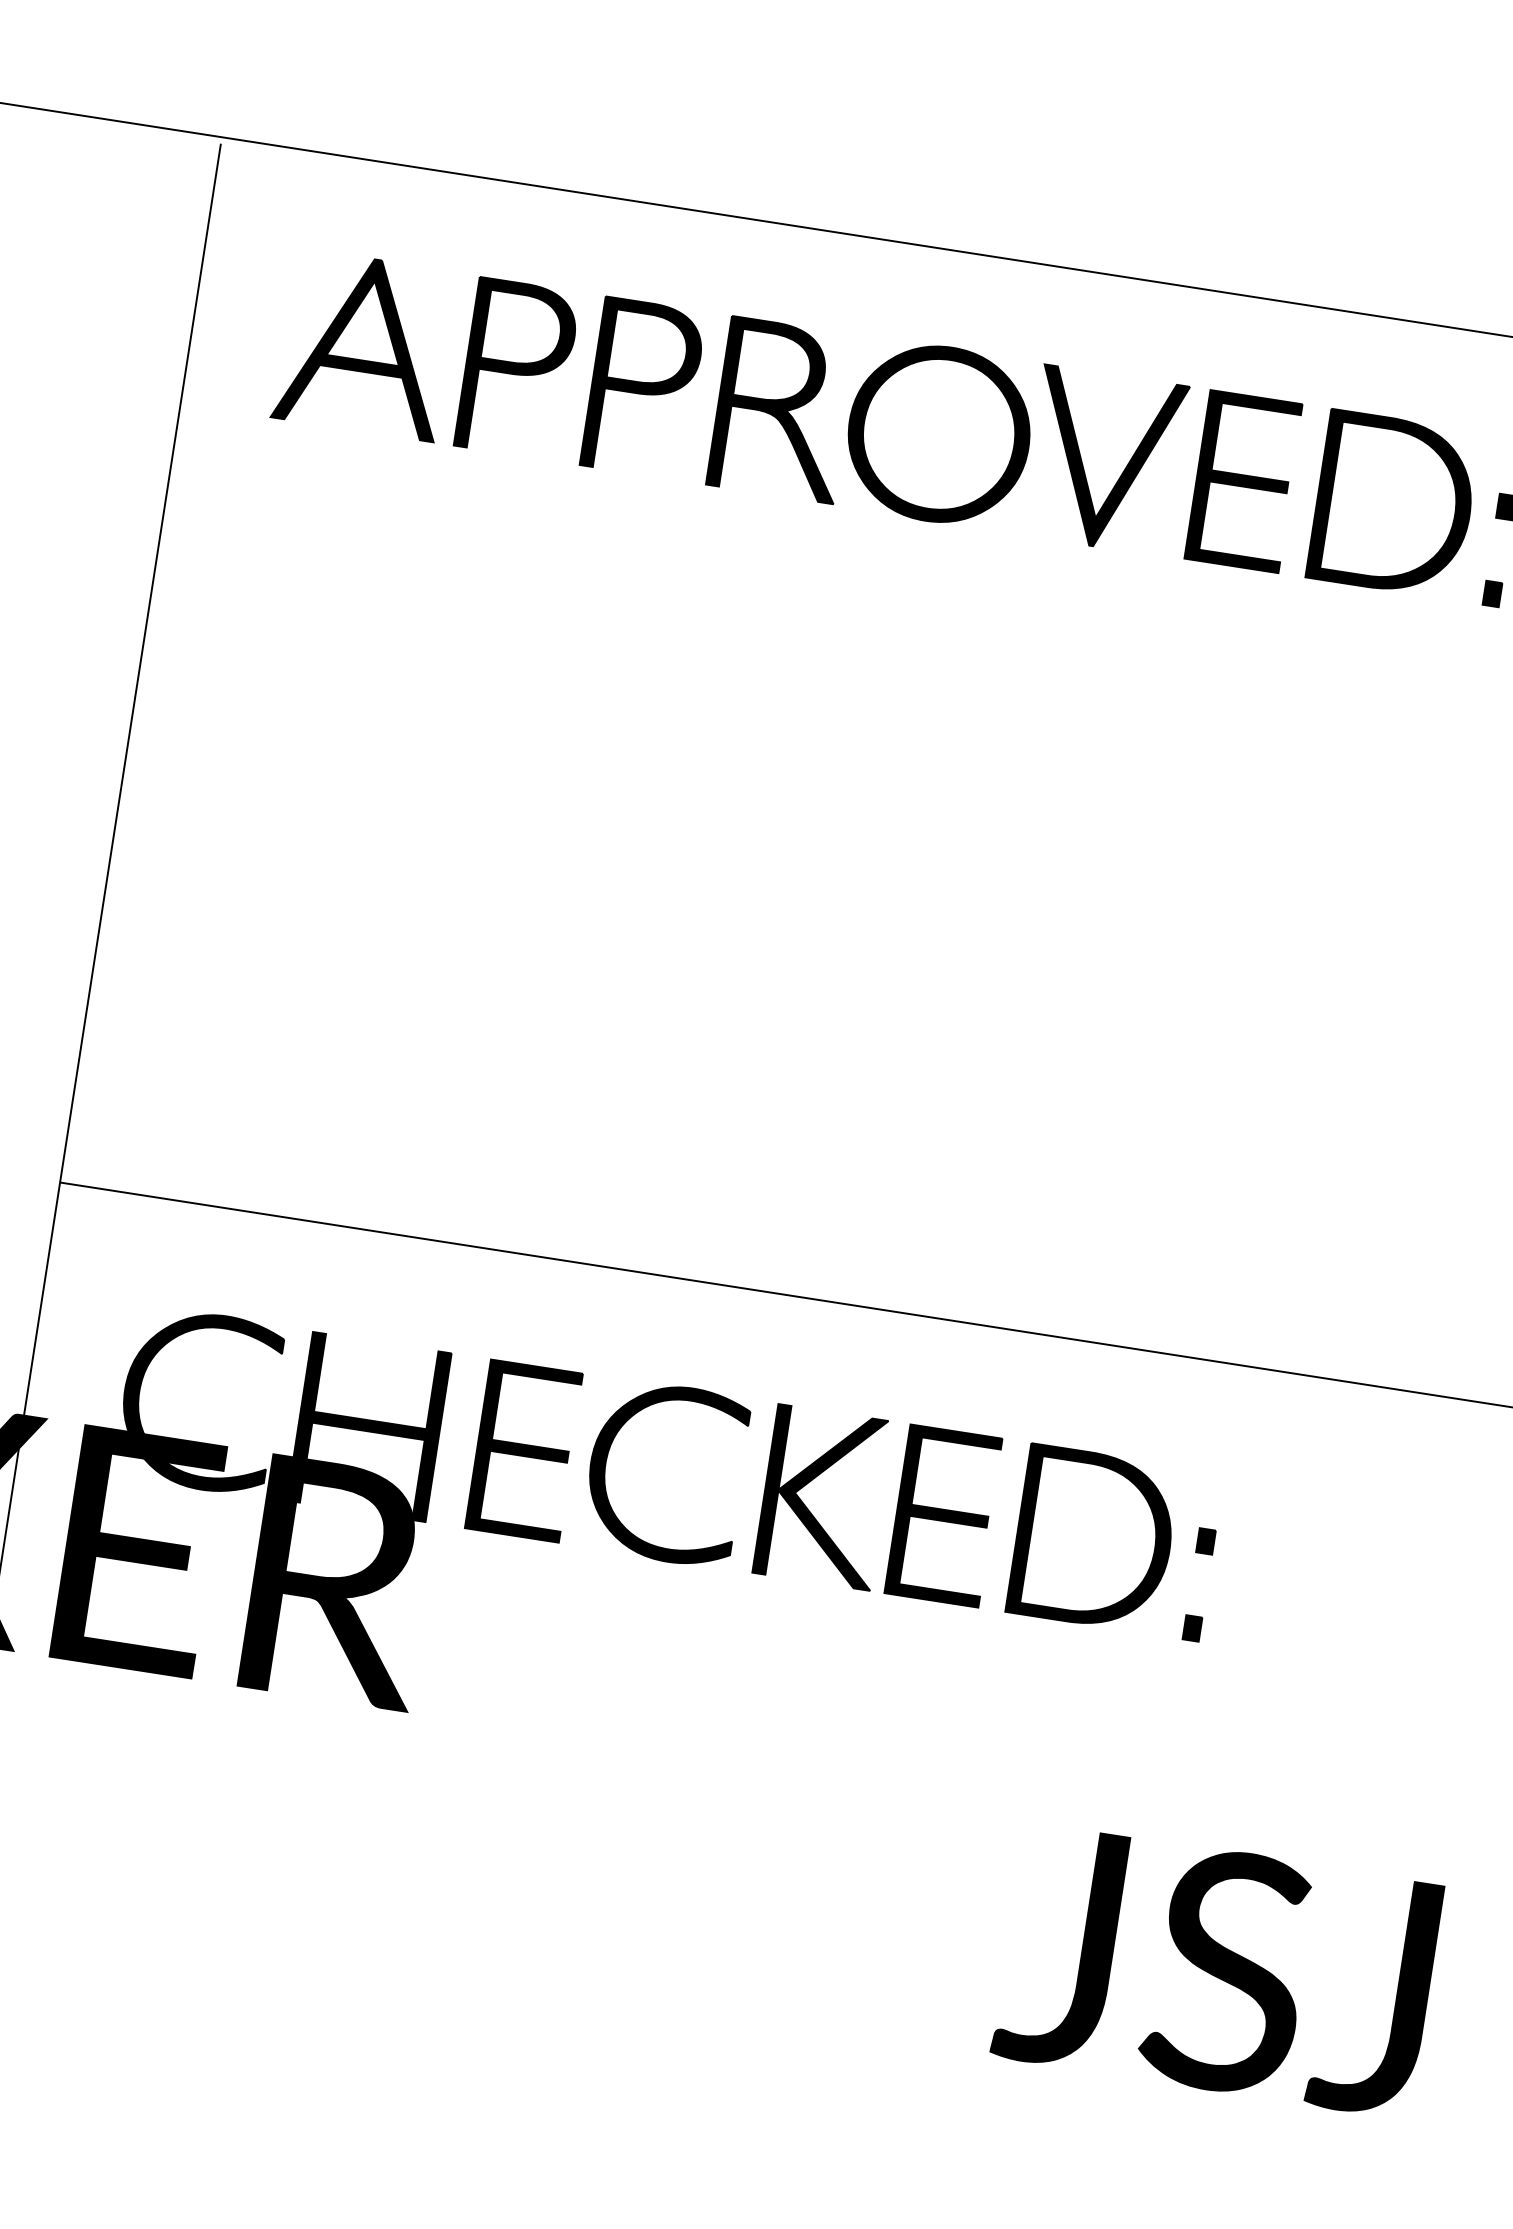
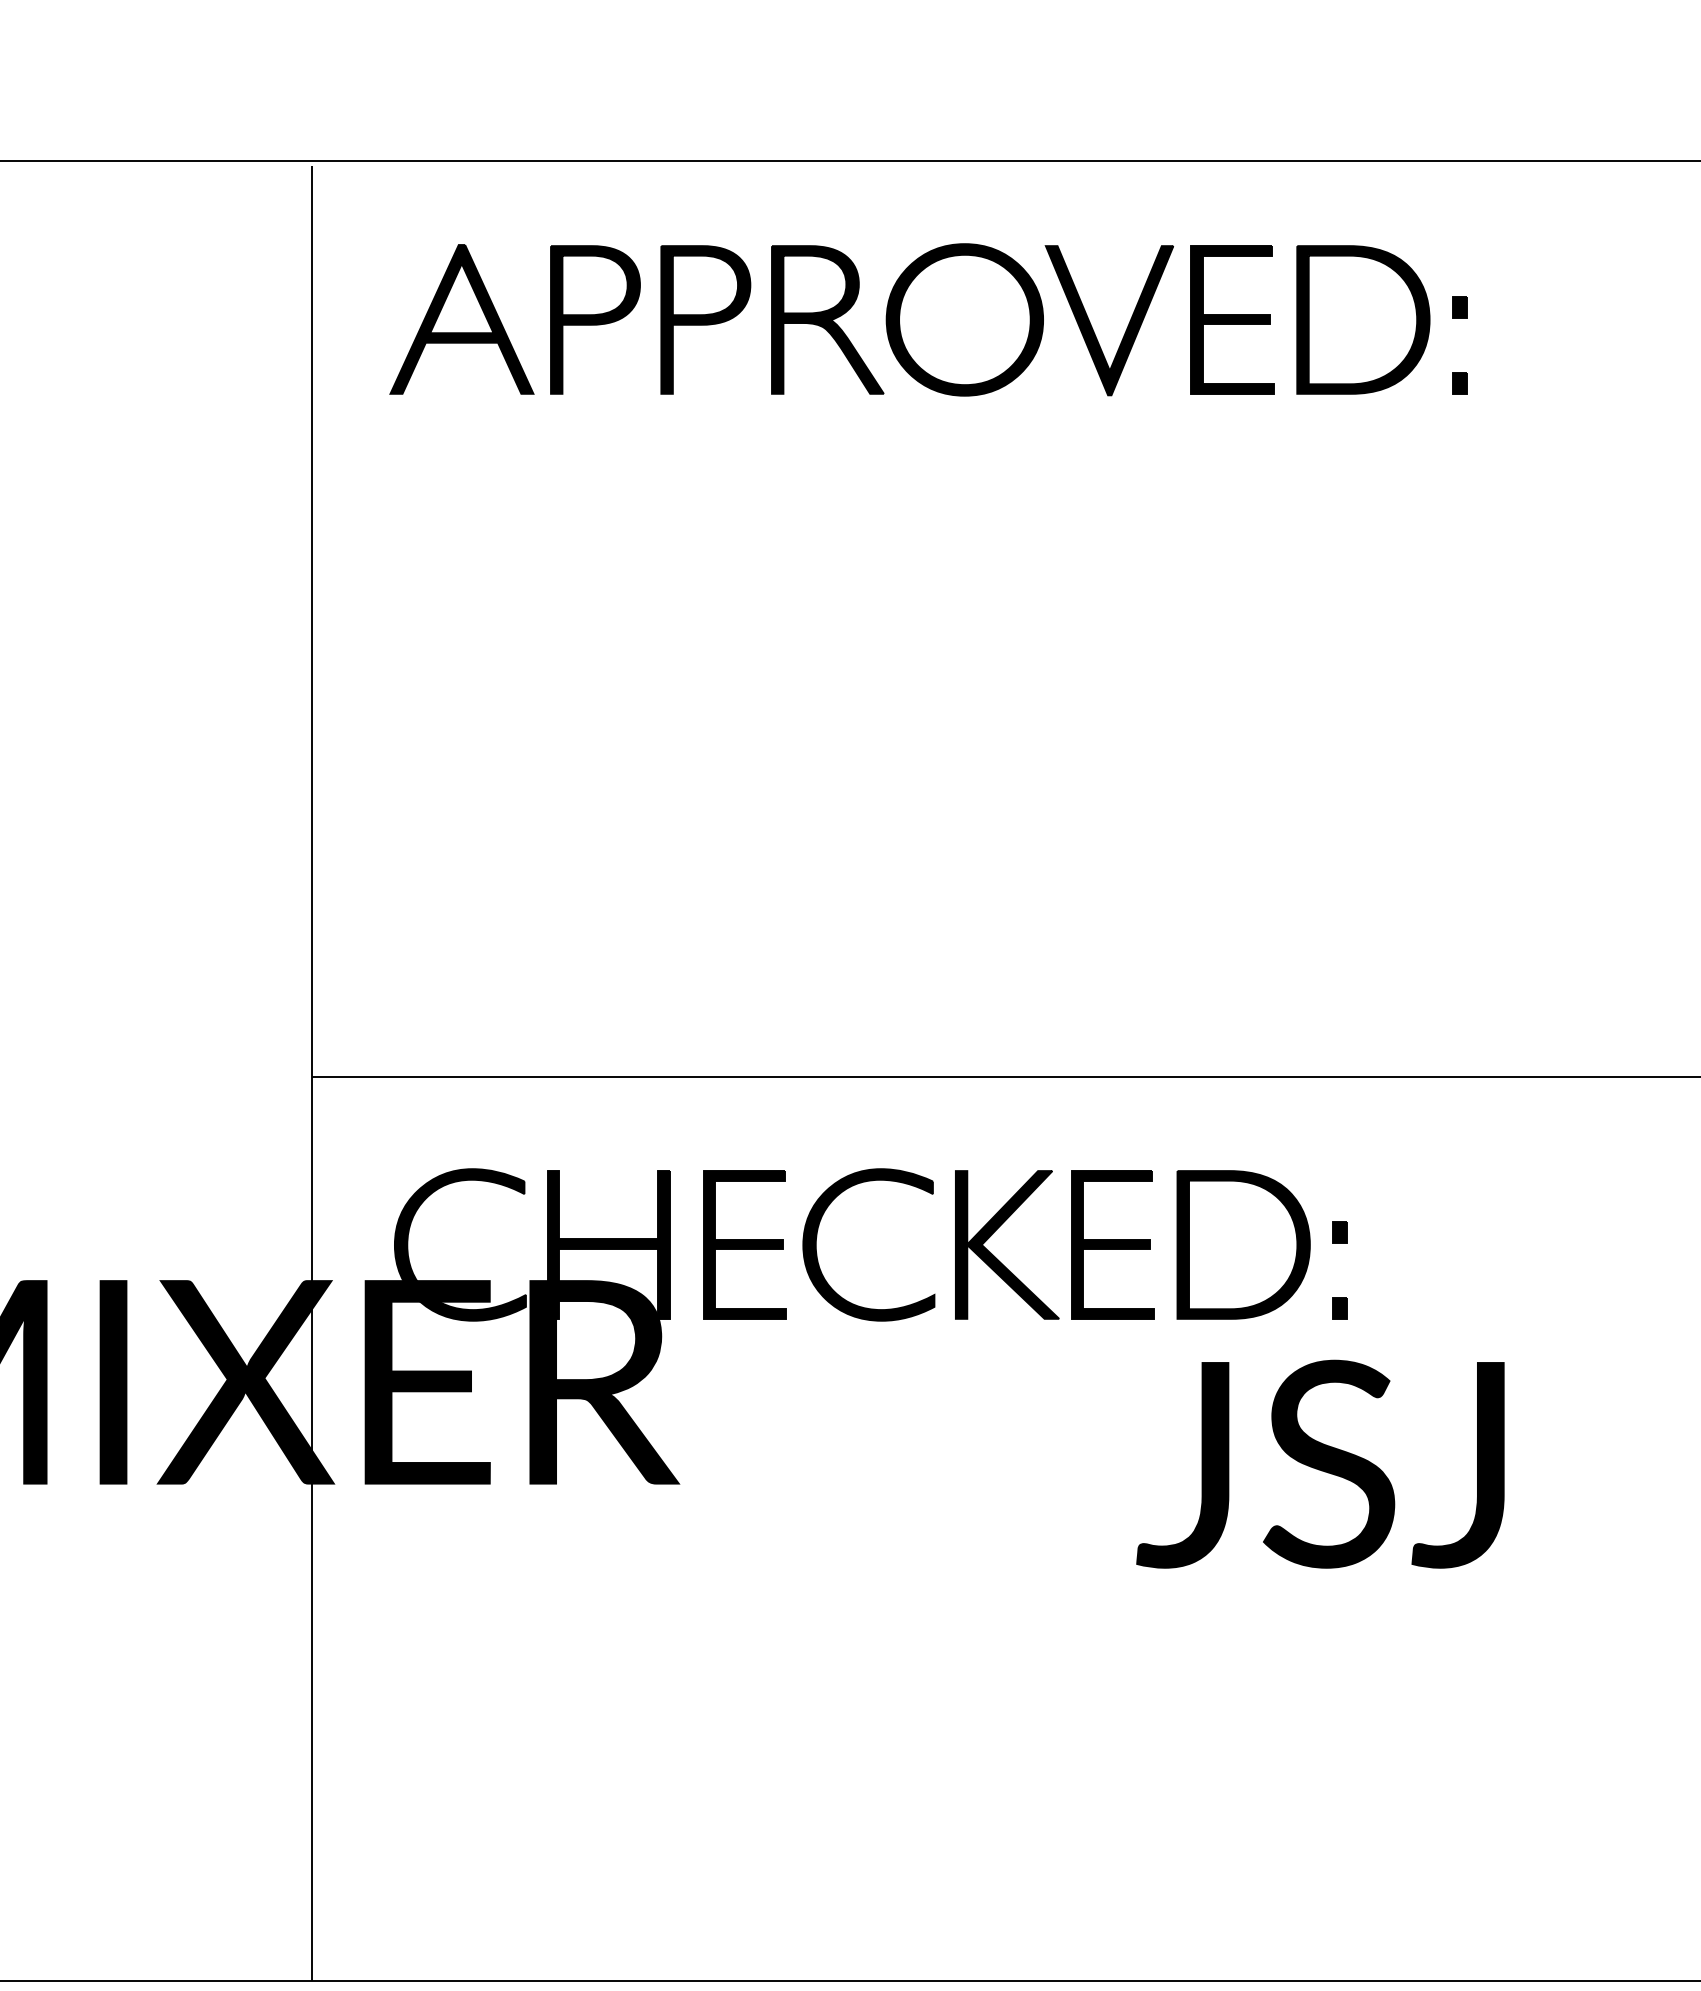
text: (1217, 1969) -> (1320, 1463), moved

